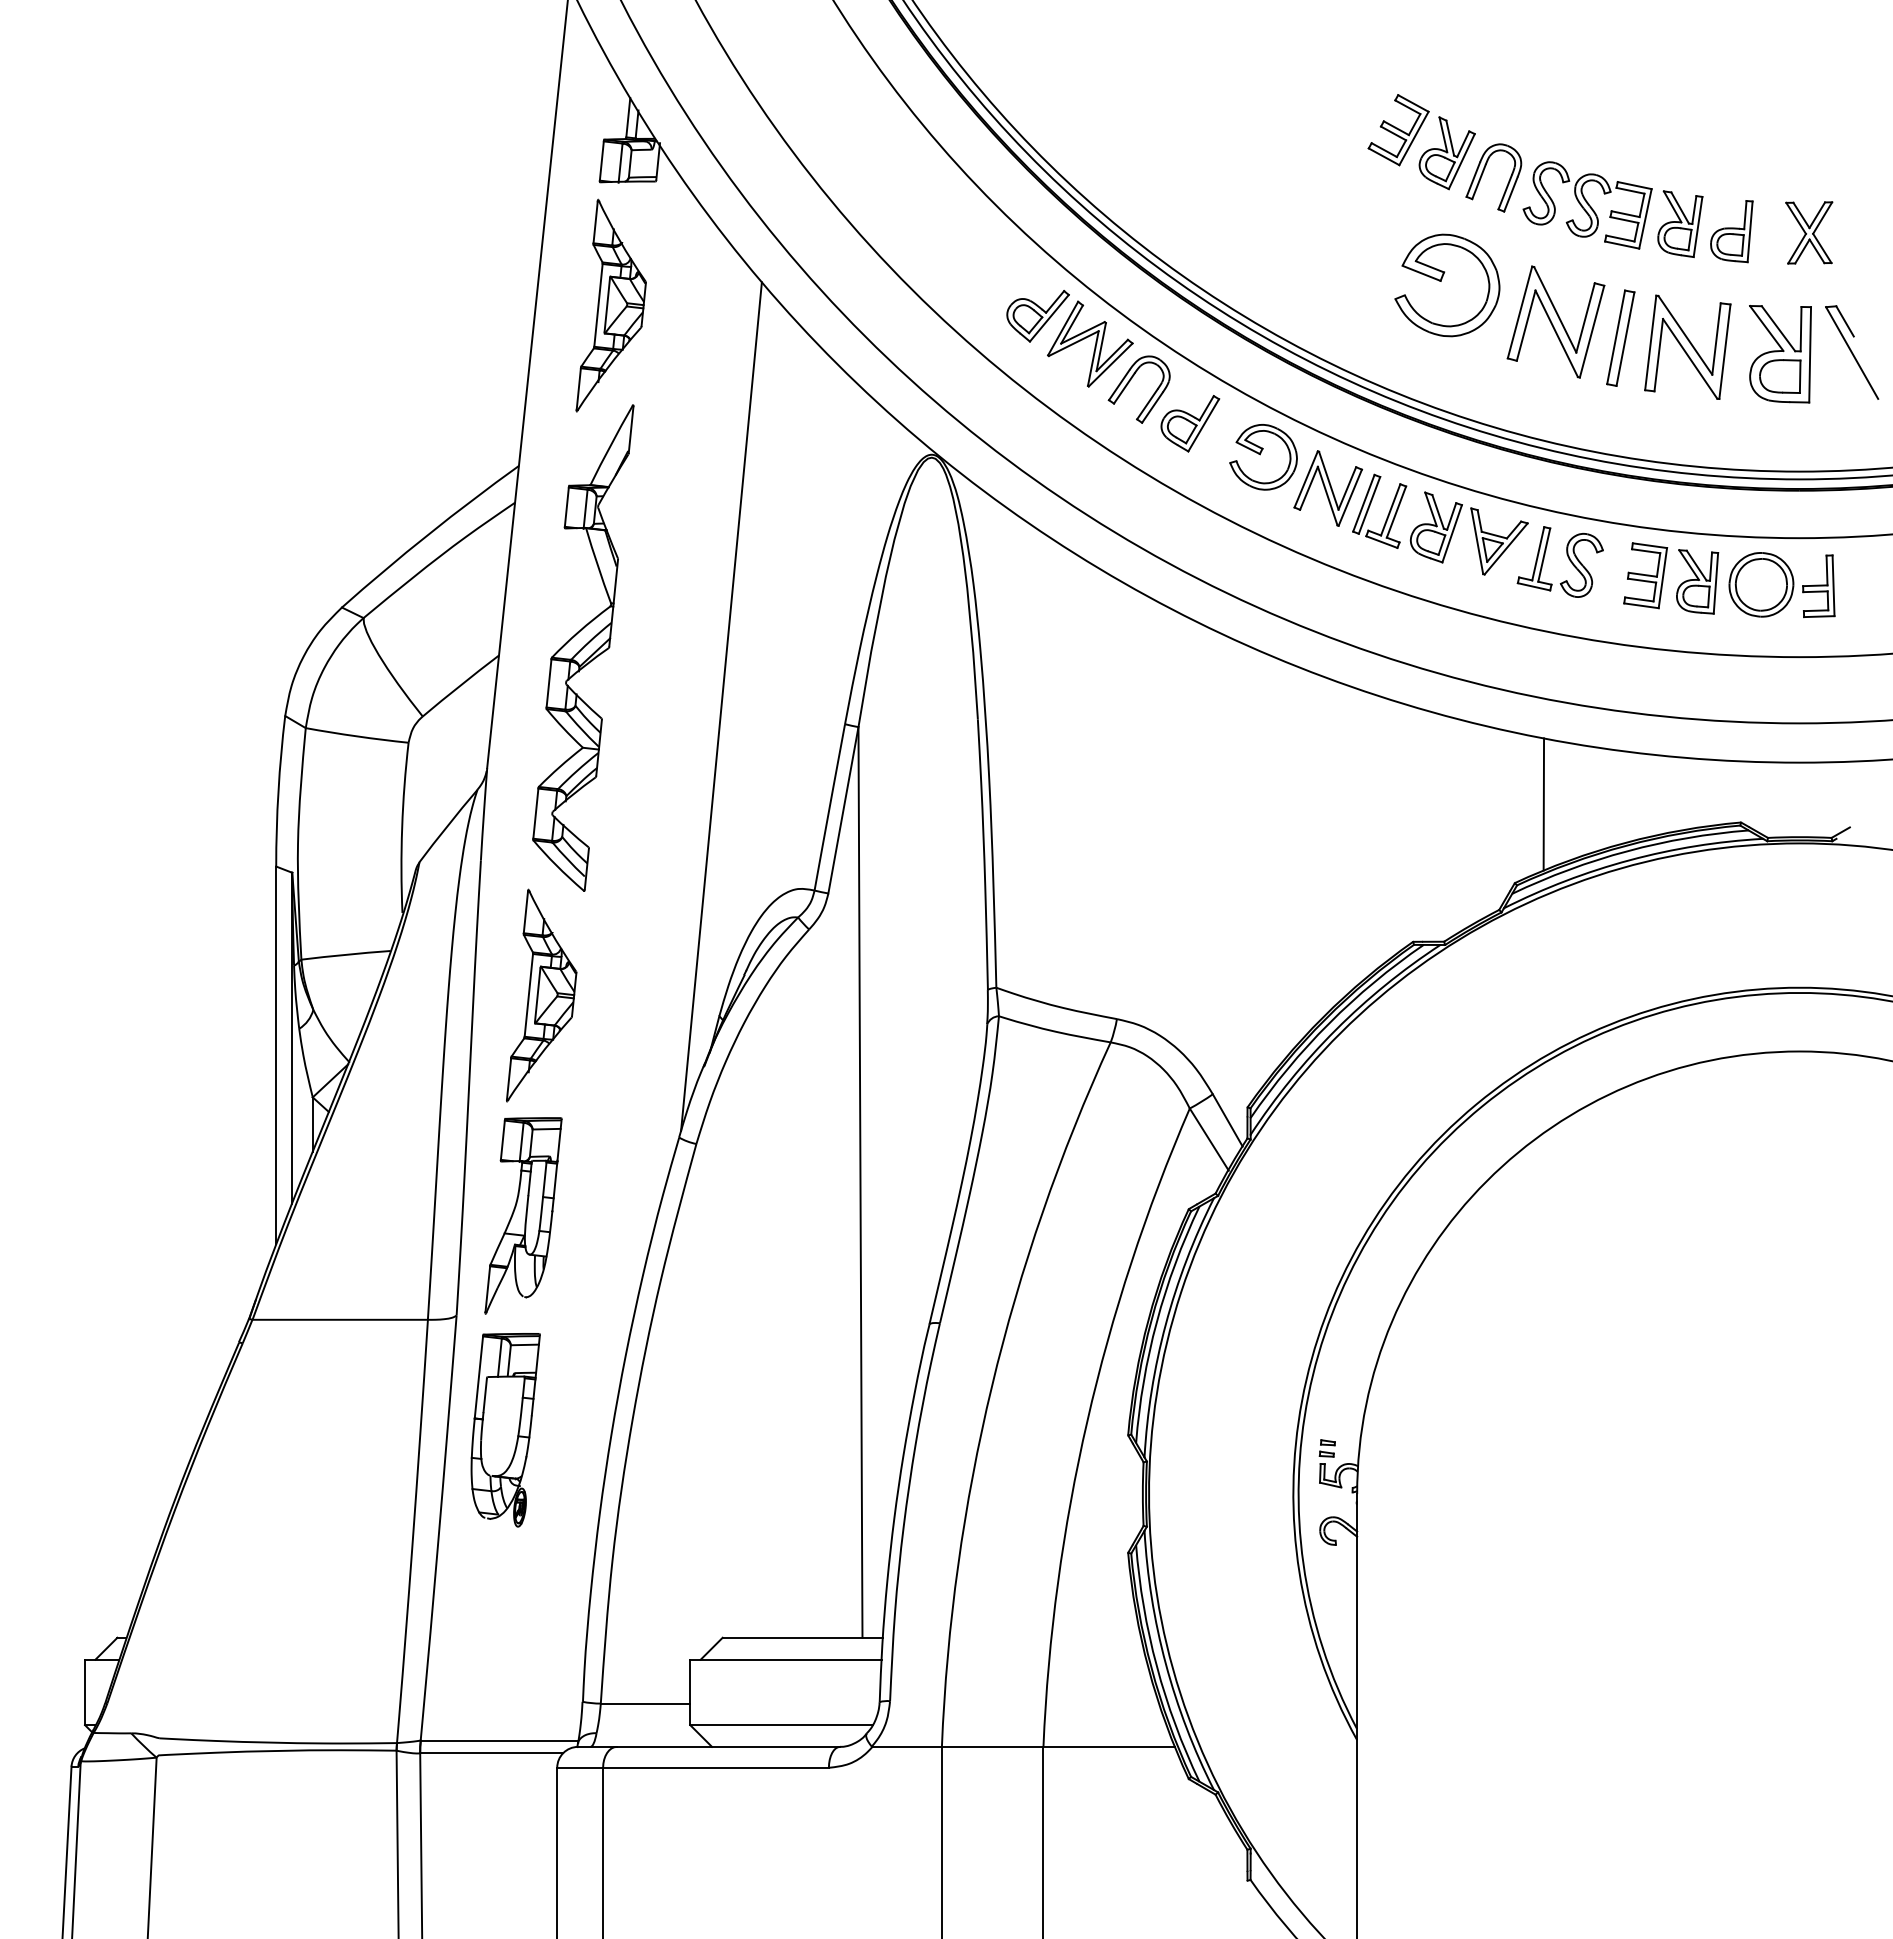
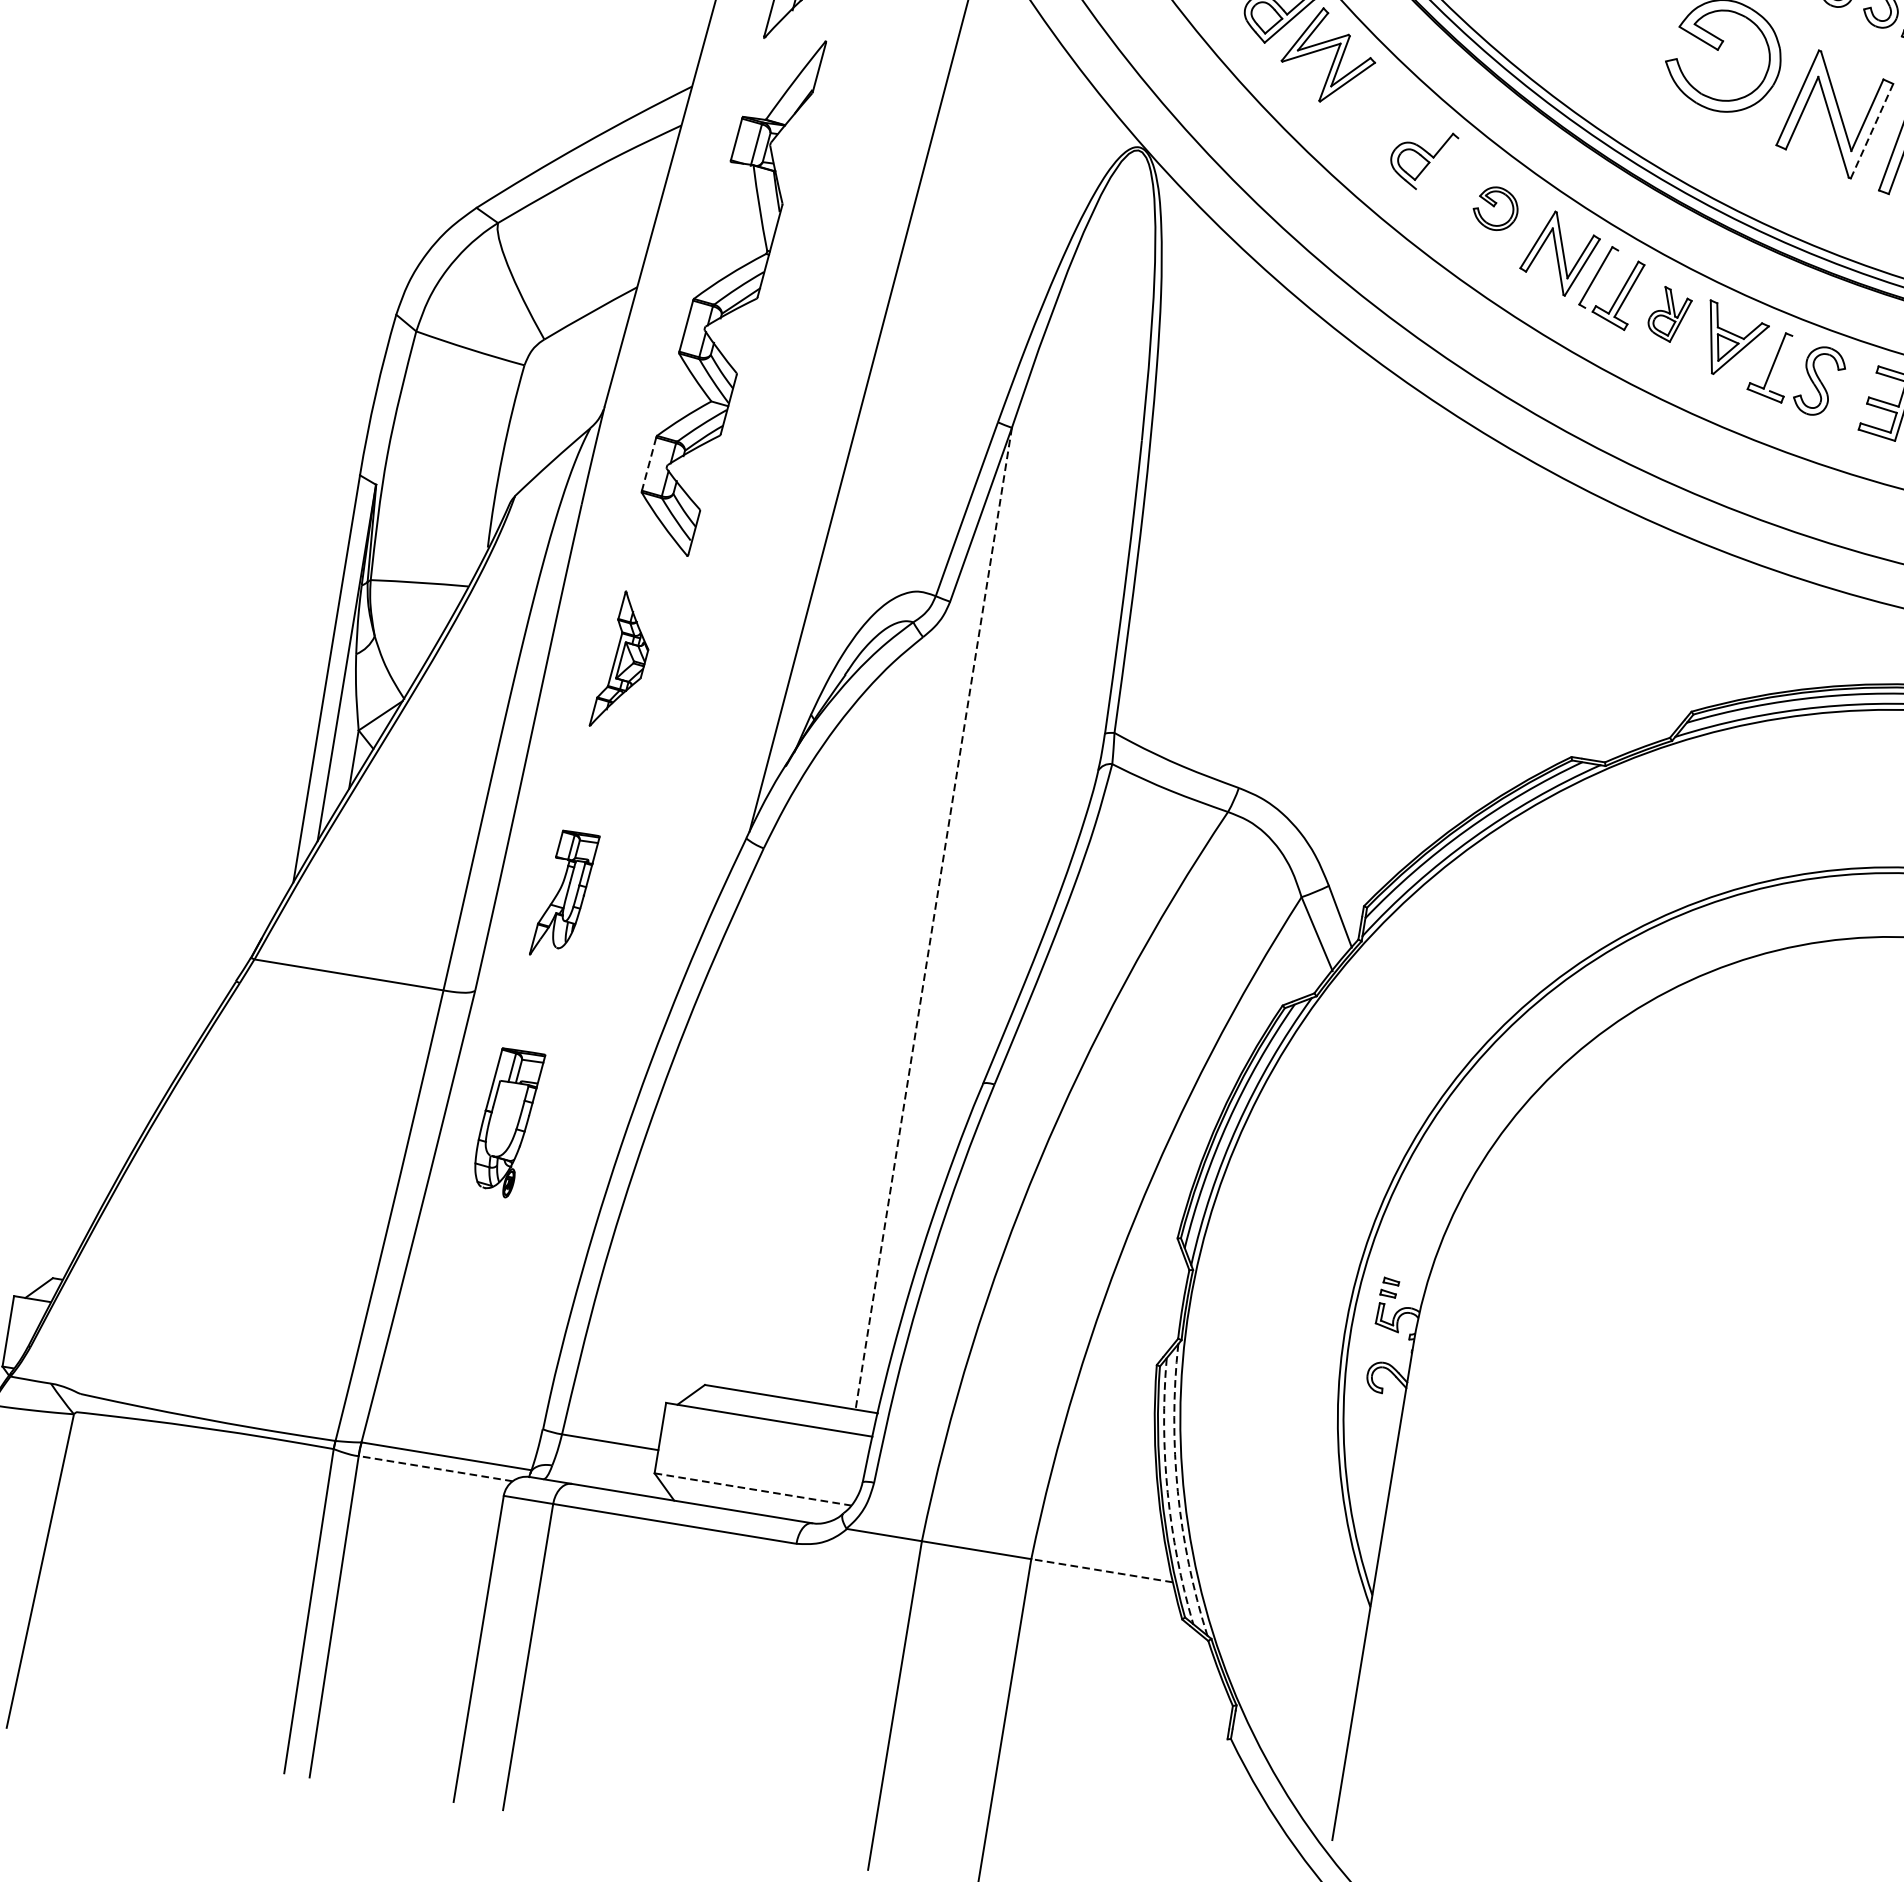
line: (1591, 332) -> (1871, 132), solid -> dashed
part: (1128, 384) -> (1363, 106), removed
line: (1203, 425) -> (1436, 163), removed
part: (1263, 457) -> (1495, 208), size x0.6
line: (1369, 505) -> (1601, 279), removed
part: (1435, 527) -> (1668, 314), size x0.7
line: (1544, 554) -> (1781, 362), removed
line: (1543, 804) -> (1736, 632), removed
line: (535, 814) -> (648, 464), solid -> dashed
part: (541, 995) -> (623, 661), size x0.6
line: (860, 1182) -> (933, 918), solid -> dashed
part: (523, 1215) -> (564, 894), size x0.6
part: (505, 1430) -> (507, 1123), size x0.7
arc: (1165, 1663) -> (1177, 1490), solid -> dashed
arc: (1156, 1666) -> (1167, 1492), solid -> dashed
line: (782, 1725) -> (753, 1490), solid -> dashed
line: (1109, 1746) -> (1102, 1570), solid -> dashed
line: (491, 1753) -> (435, 1468), solid -> dashed

